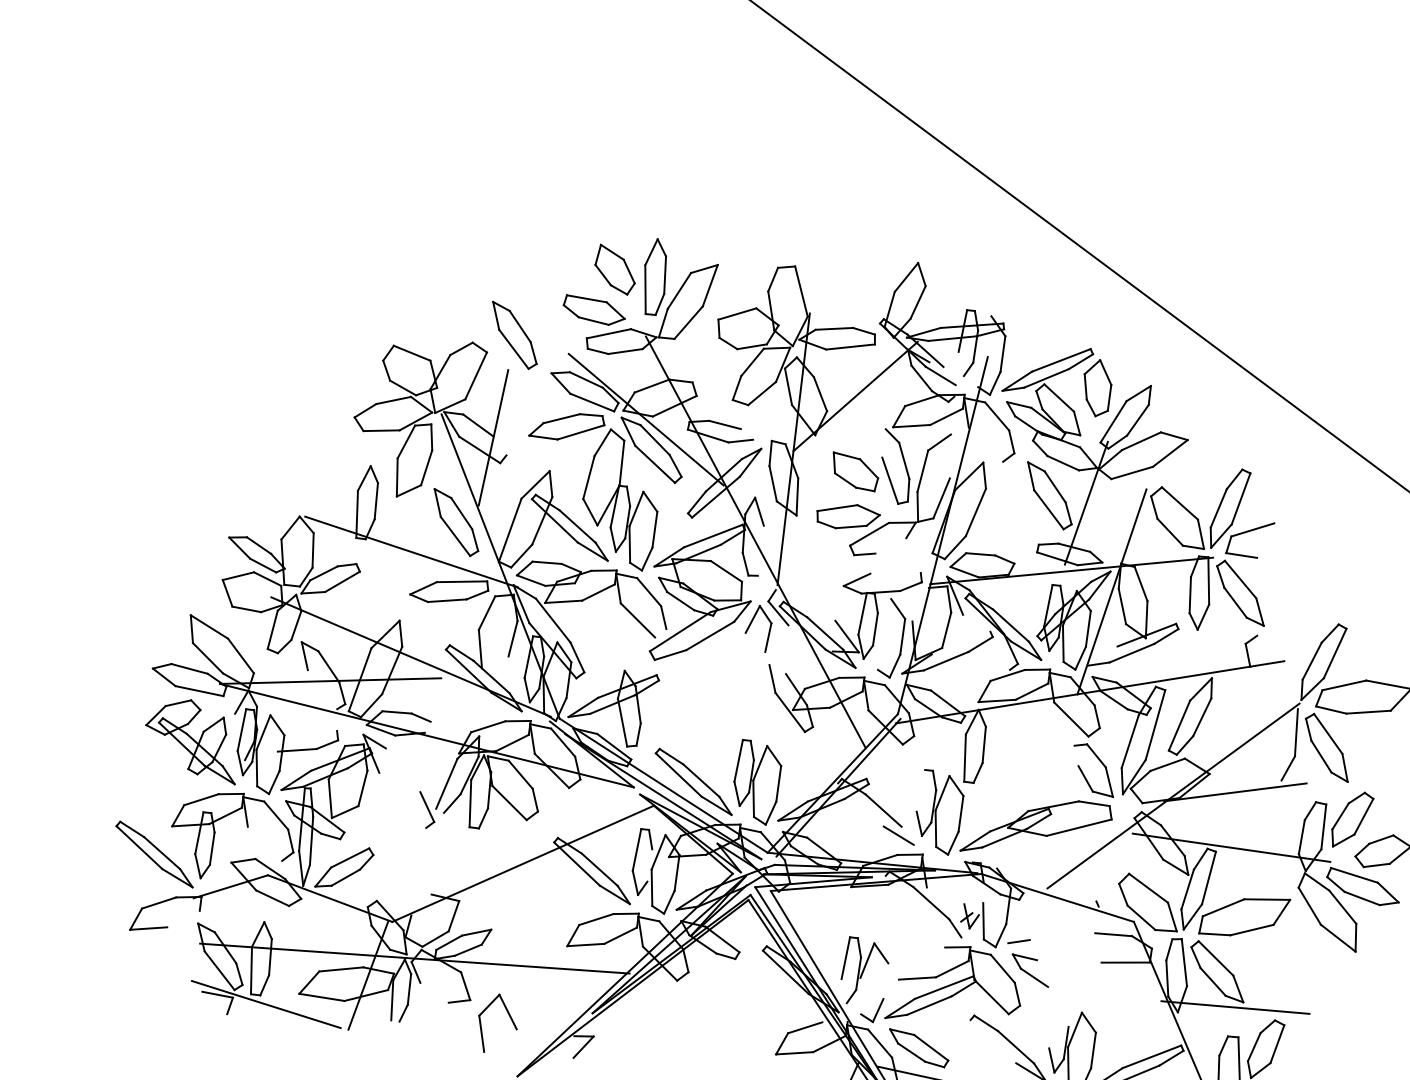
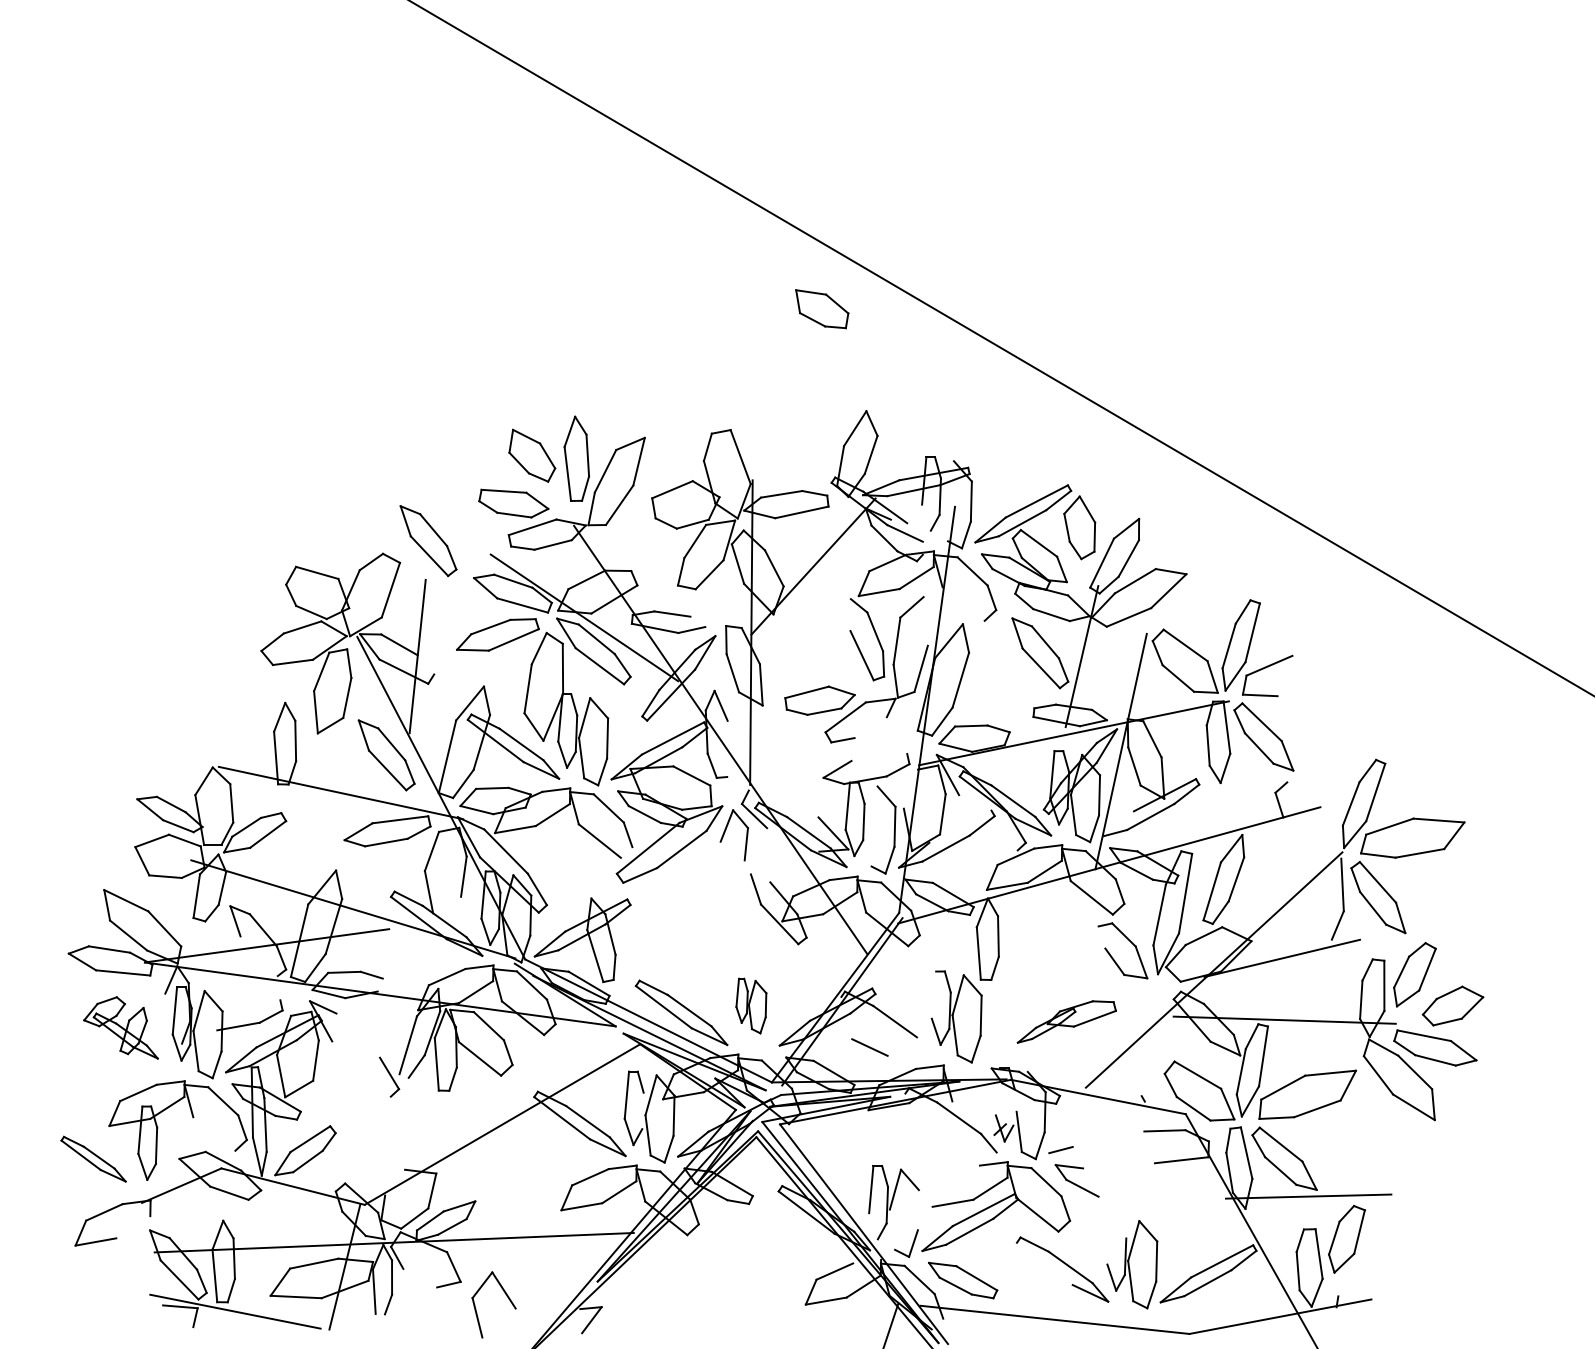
part: (855, 472) -> (822, 309), moved
part: (191, 739) -> (120, 1027), size x0.7
part: (757, 782) -> (751, 1005), size x0.6
part: (1036, 827) -> (1066, 1021), size x0.6
line: (898, 835) -> (869, 1047), moved
part: (154, 854) -> (93, 1159), size x0.7

